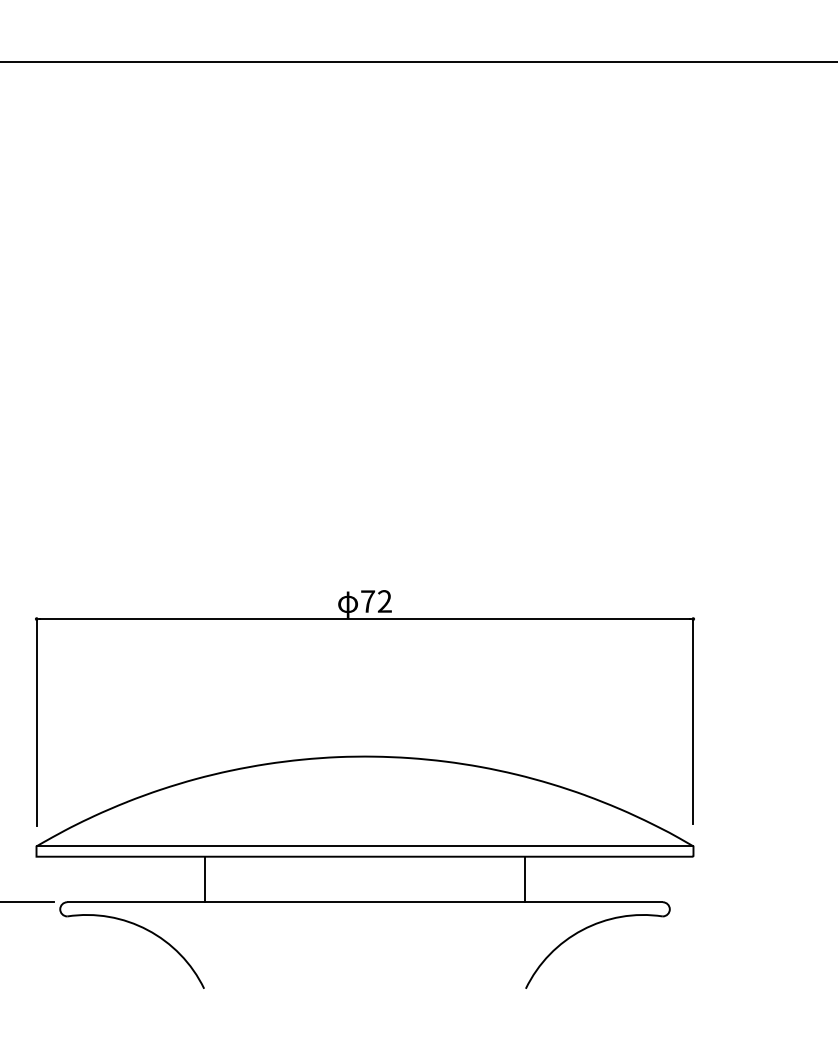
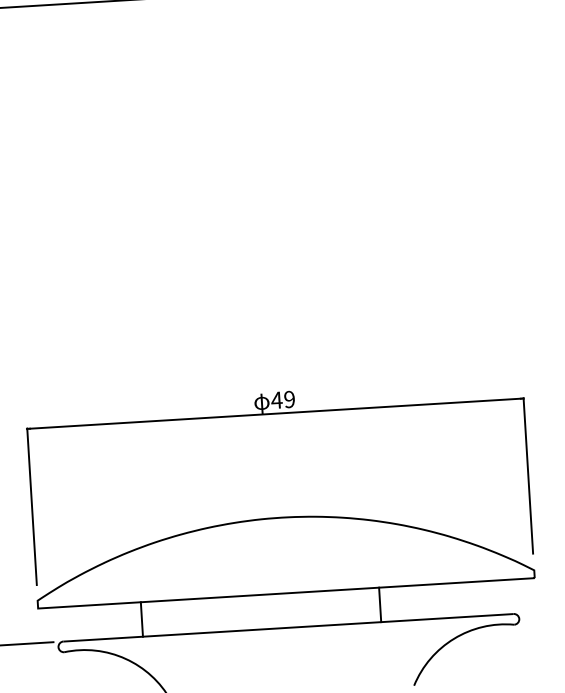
text: (375, 601) -> (282, 399), 72 -> 49
line: (364, 846) -> (285, 585), removed
line: (205, 879) -> (141, 619), moved
line: (524, 879) -> (380, 604), moved

